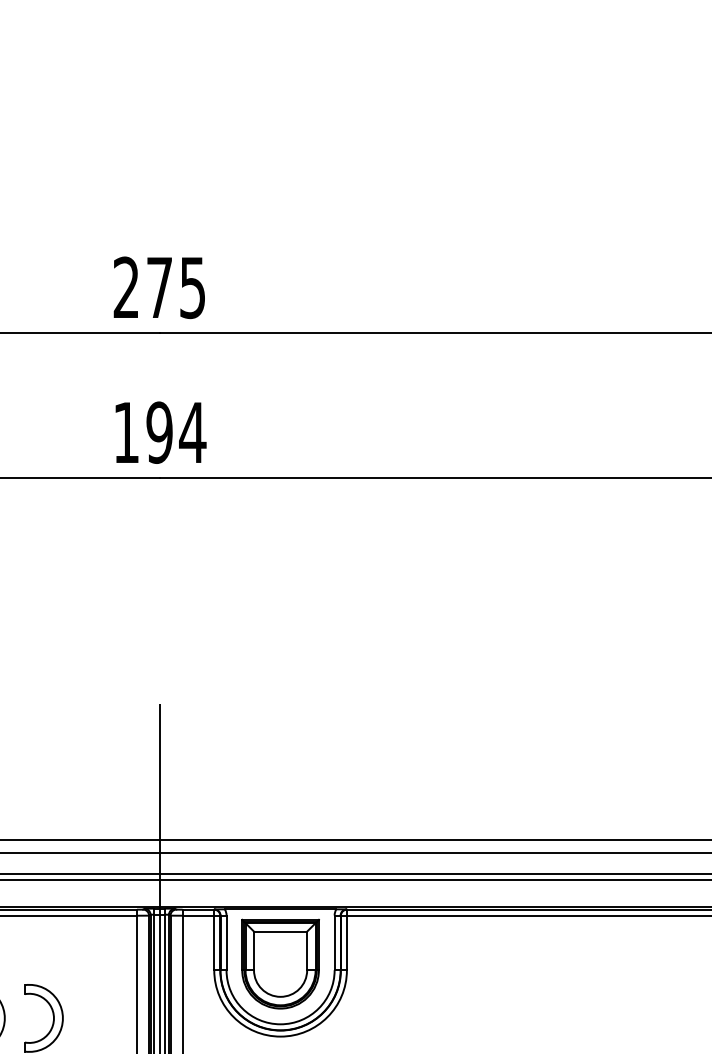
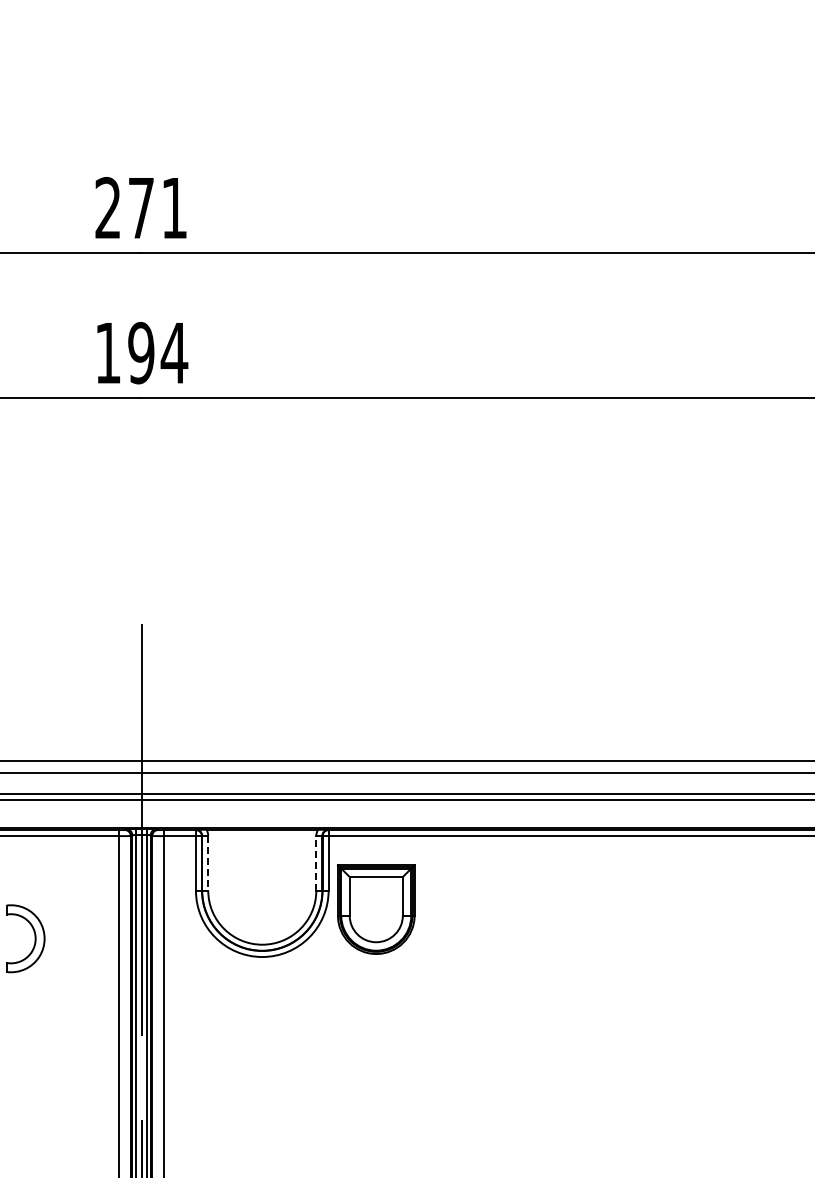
text: (192, 288) -> (174, 208), 275 -> 271
line: (334, 942) -> (316, 862), solid -> dashed
line: (226, 943) -> (208, 863), solid -> dashed
part: (279, 964) -> (375, 909), moved

